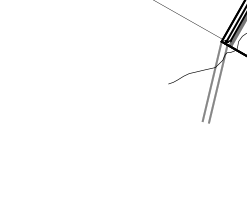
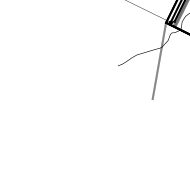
line: (217, 83) -> (164, 62), removed

